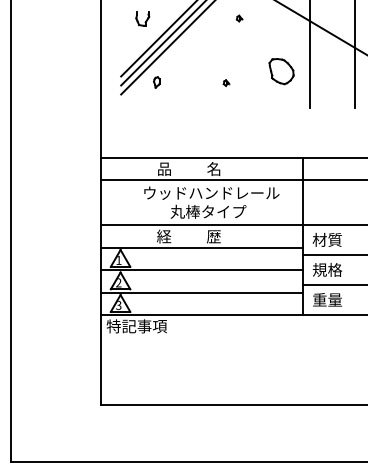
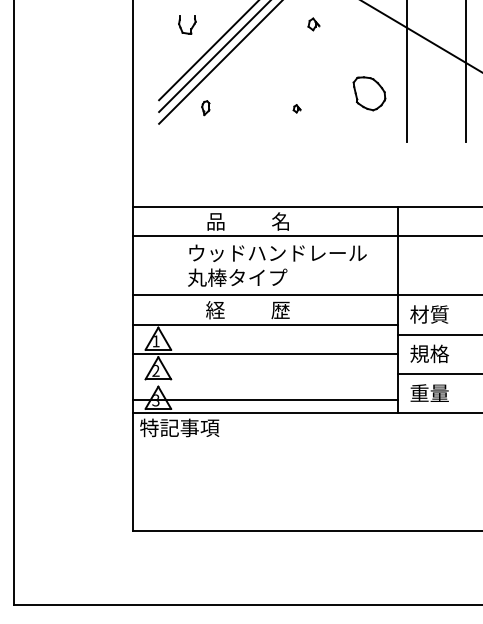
part: (239, 17) -> (314, 23), size x1.6
text: (208, 211) -> (237, 277), moved
line: (201, 292) -> (264, 399), moved

